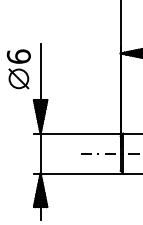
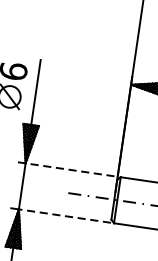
line: (77, 133) -> (68, 169), solid -> dashed
line: (80, 173) -> (64, 215), solid -> dashed

